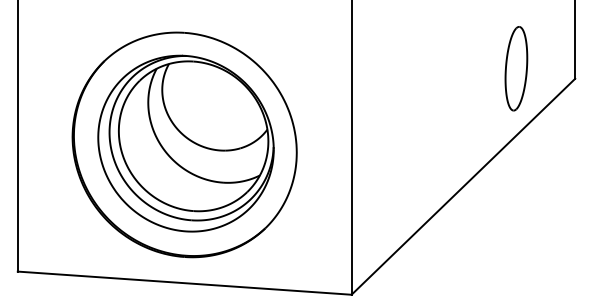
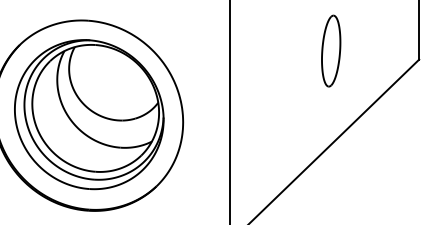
part: (516, 68) -> (331, 50), moved

